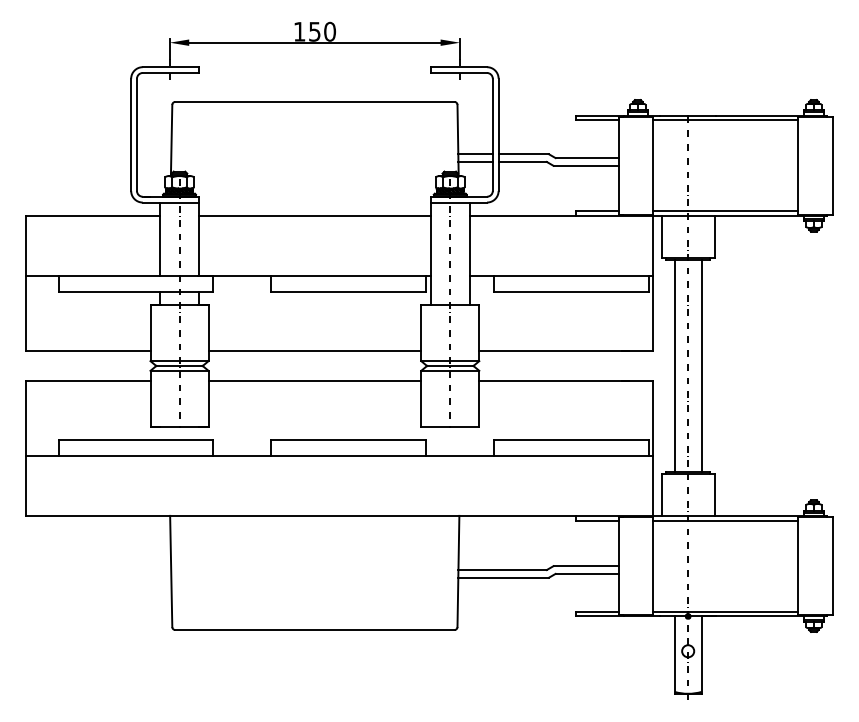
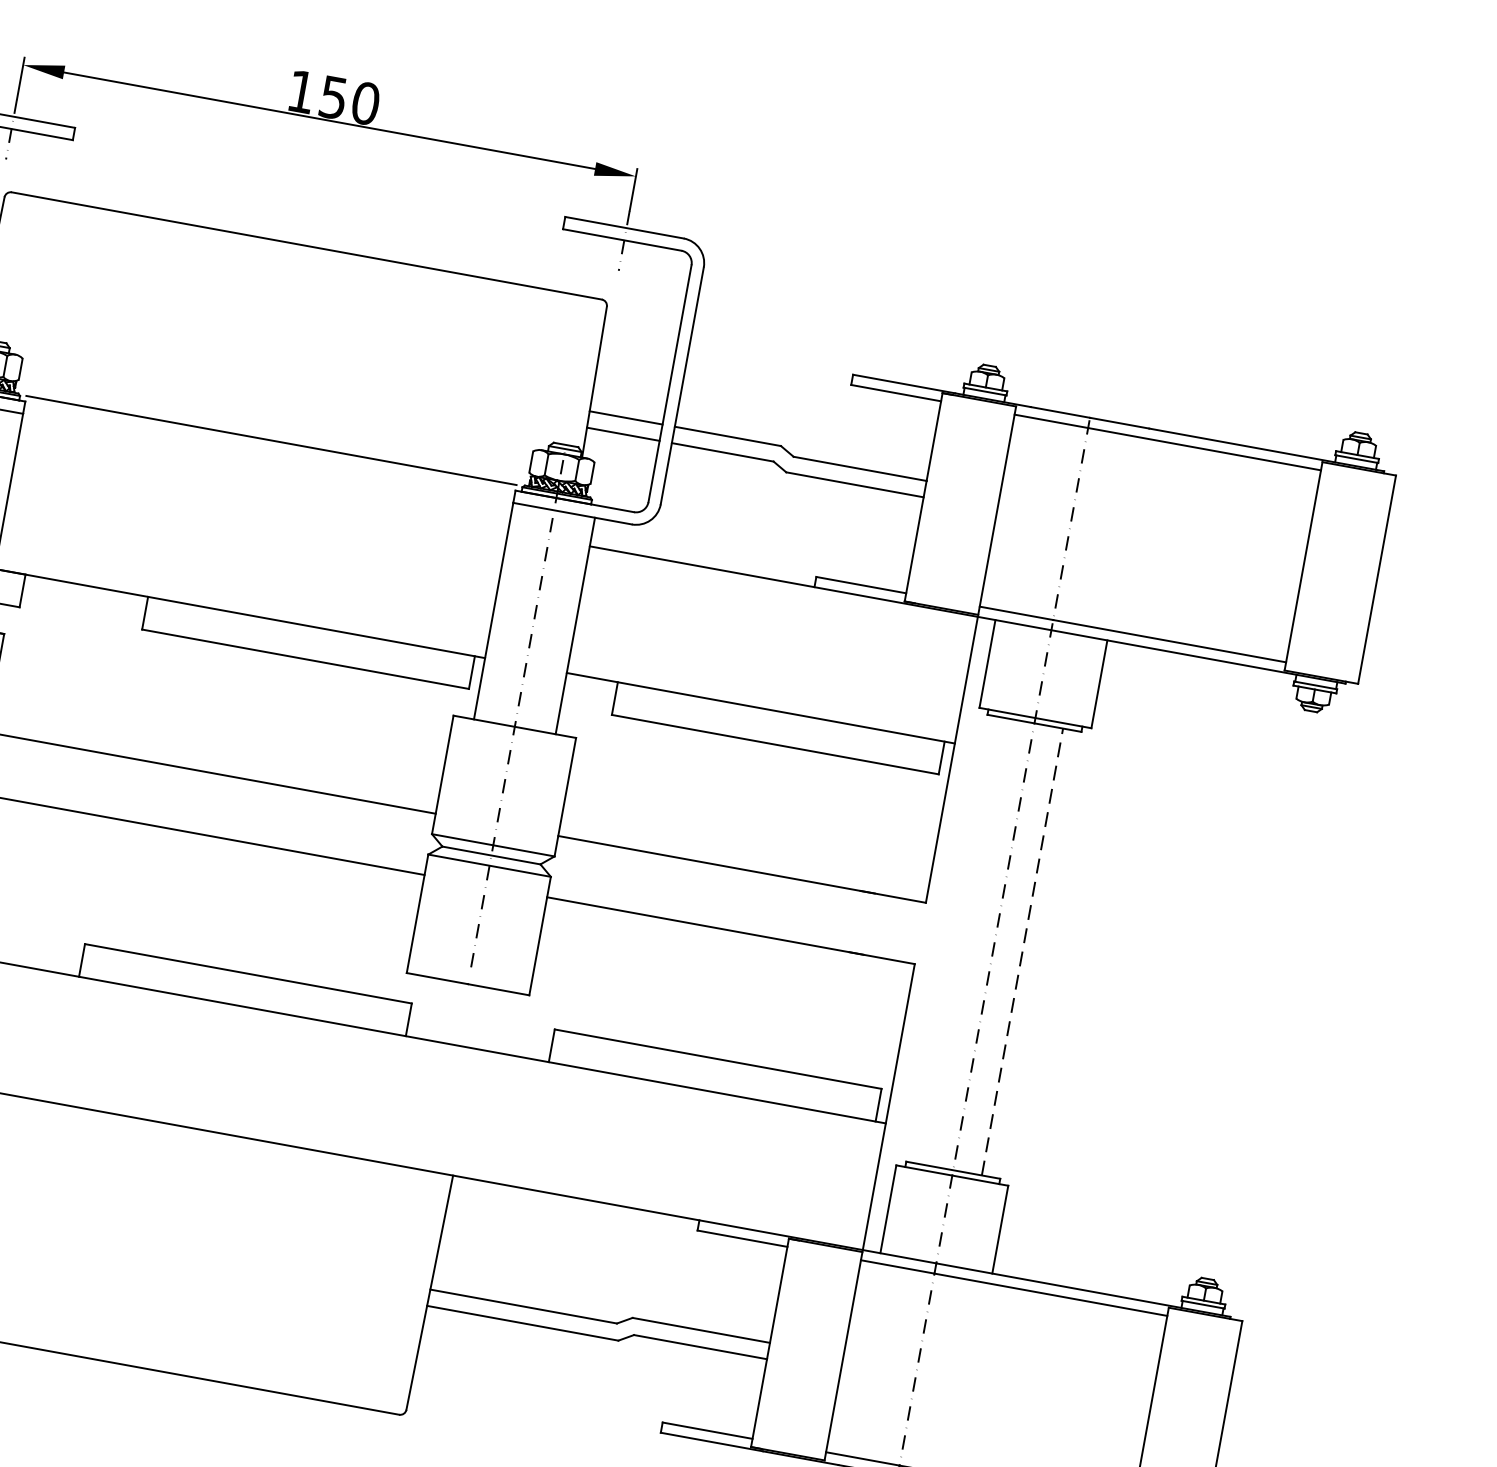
line: (314, 216) -> (270, 441), moved
line: (674, 365) -> (965, 940), removed
line: (701, 366) -> (1021, 952), solid -> dashed

